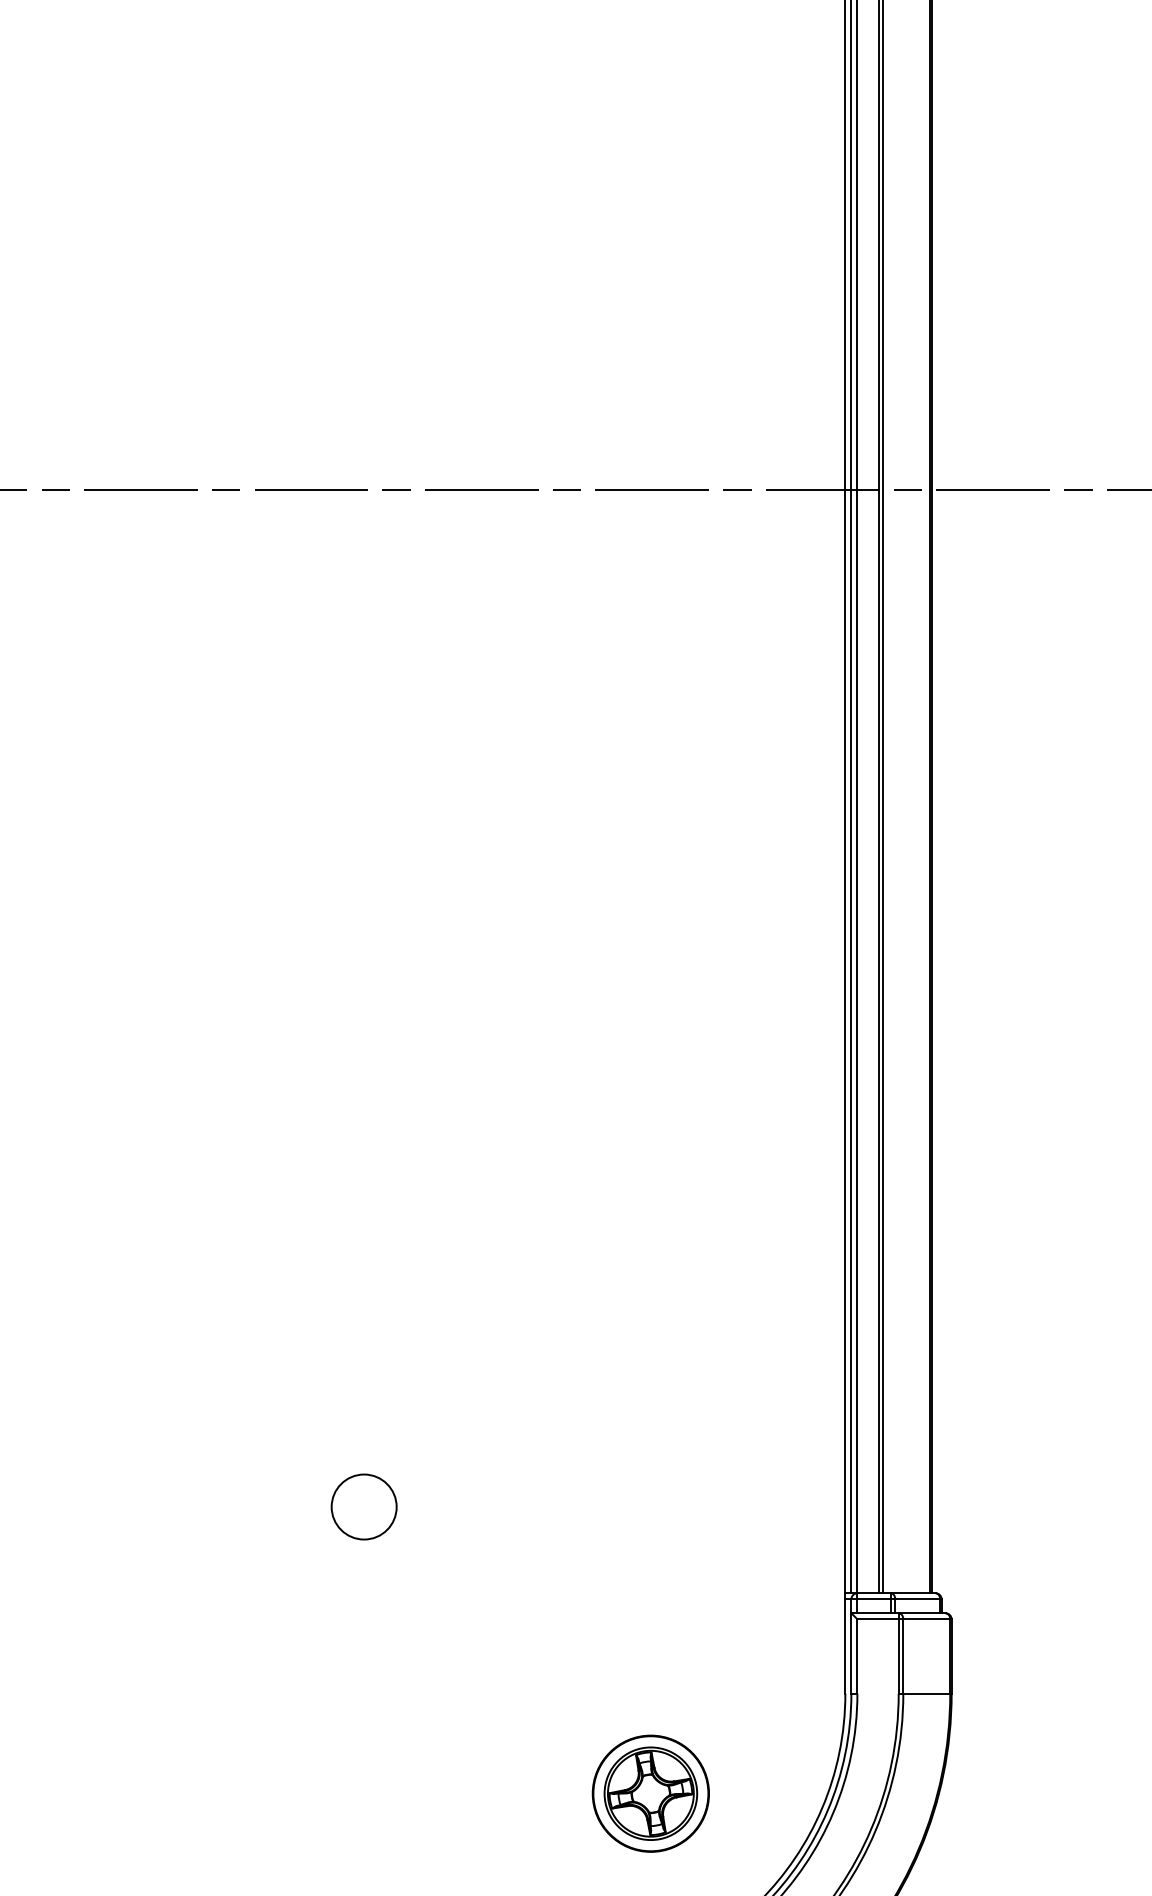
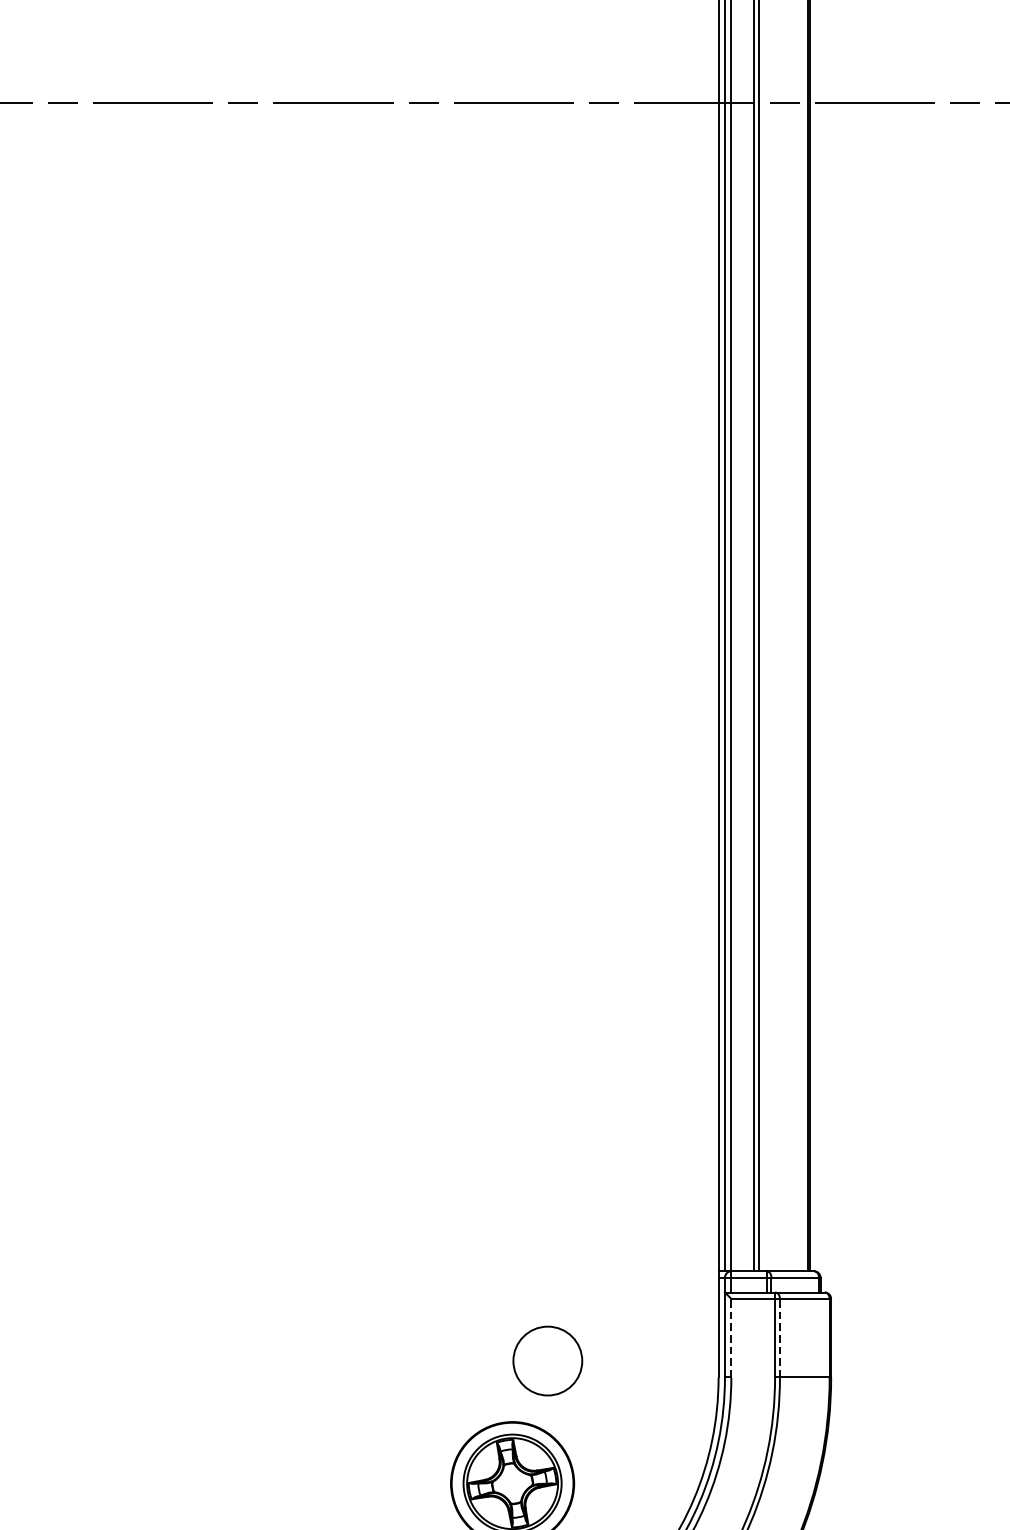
circle: (363, 1506) -> (547, 1360), moved
line: (857, 1655) -> (731, 1337), solid -> dashed
line: (903, 1655) -> (780, 1337), solid -> dashed

